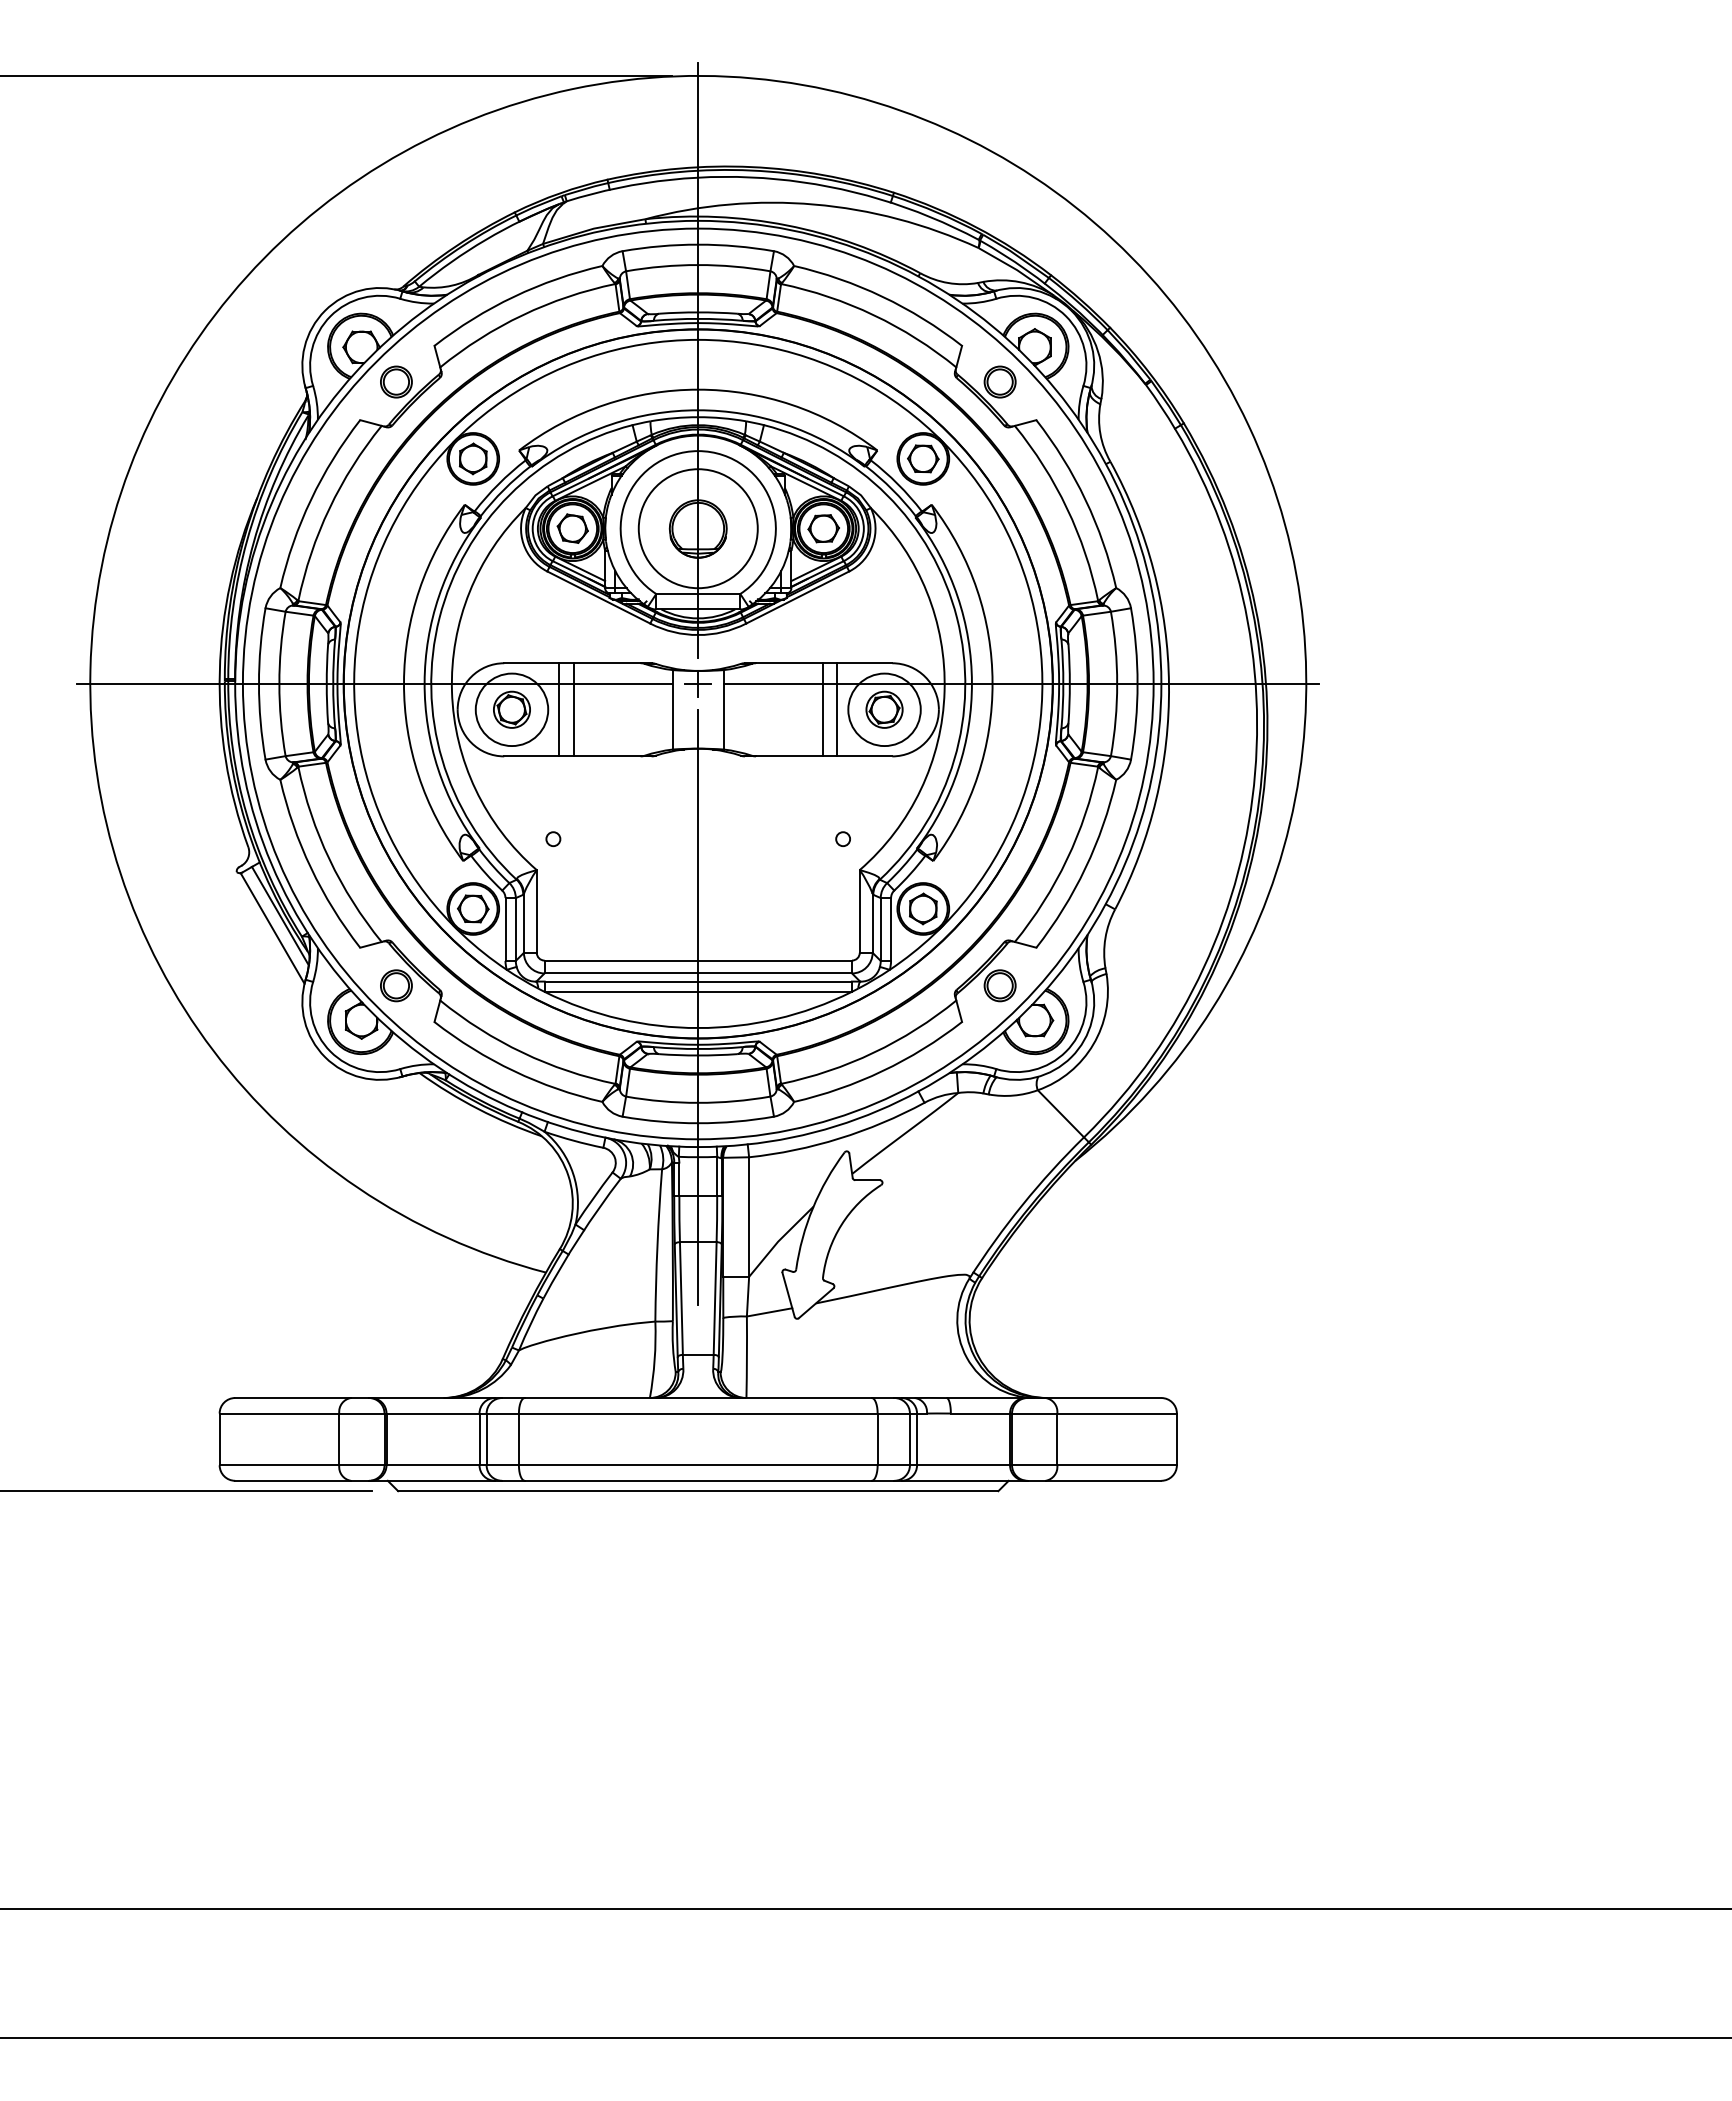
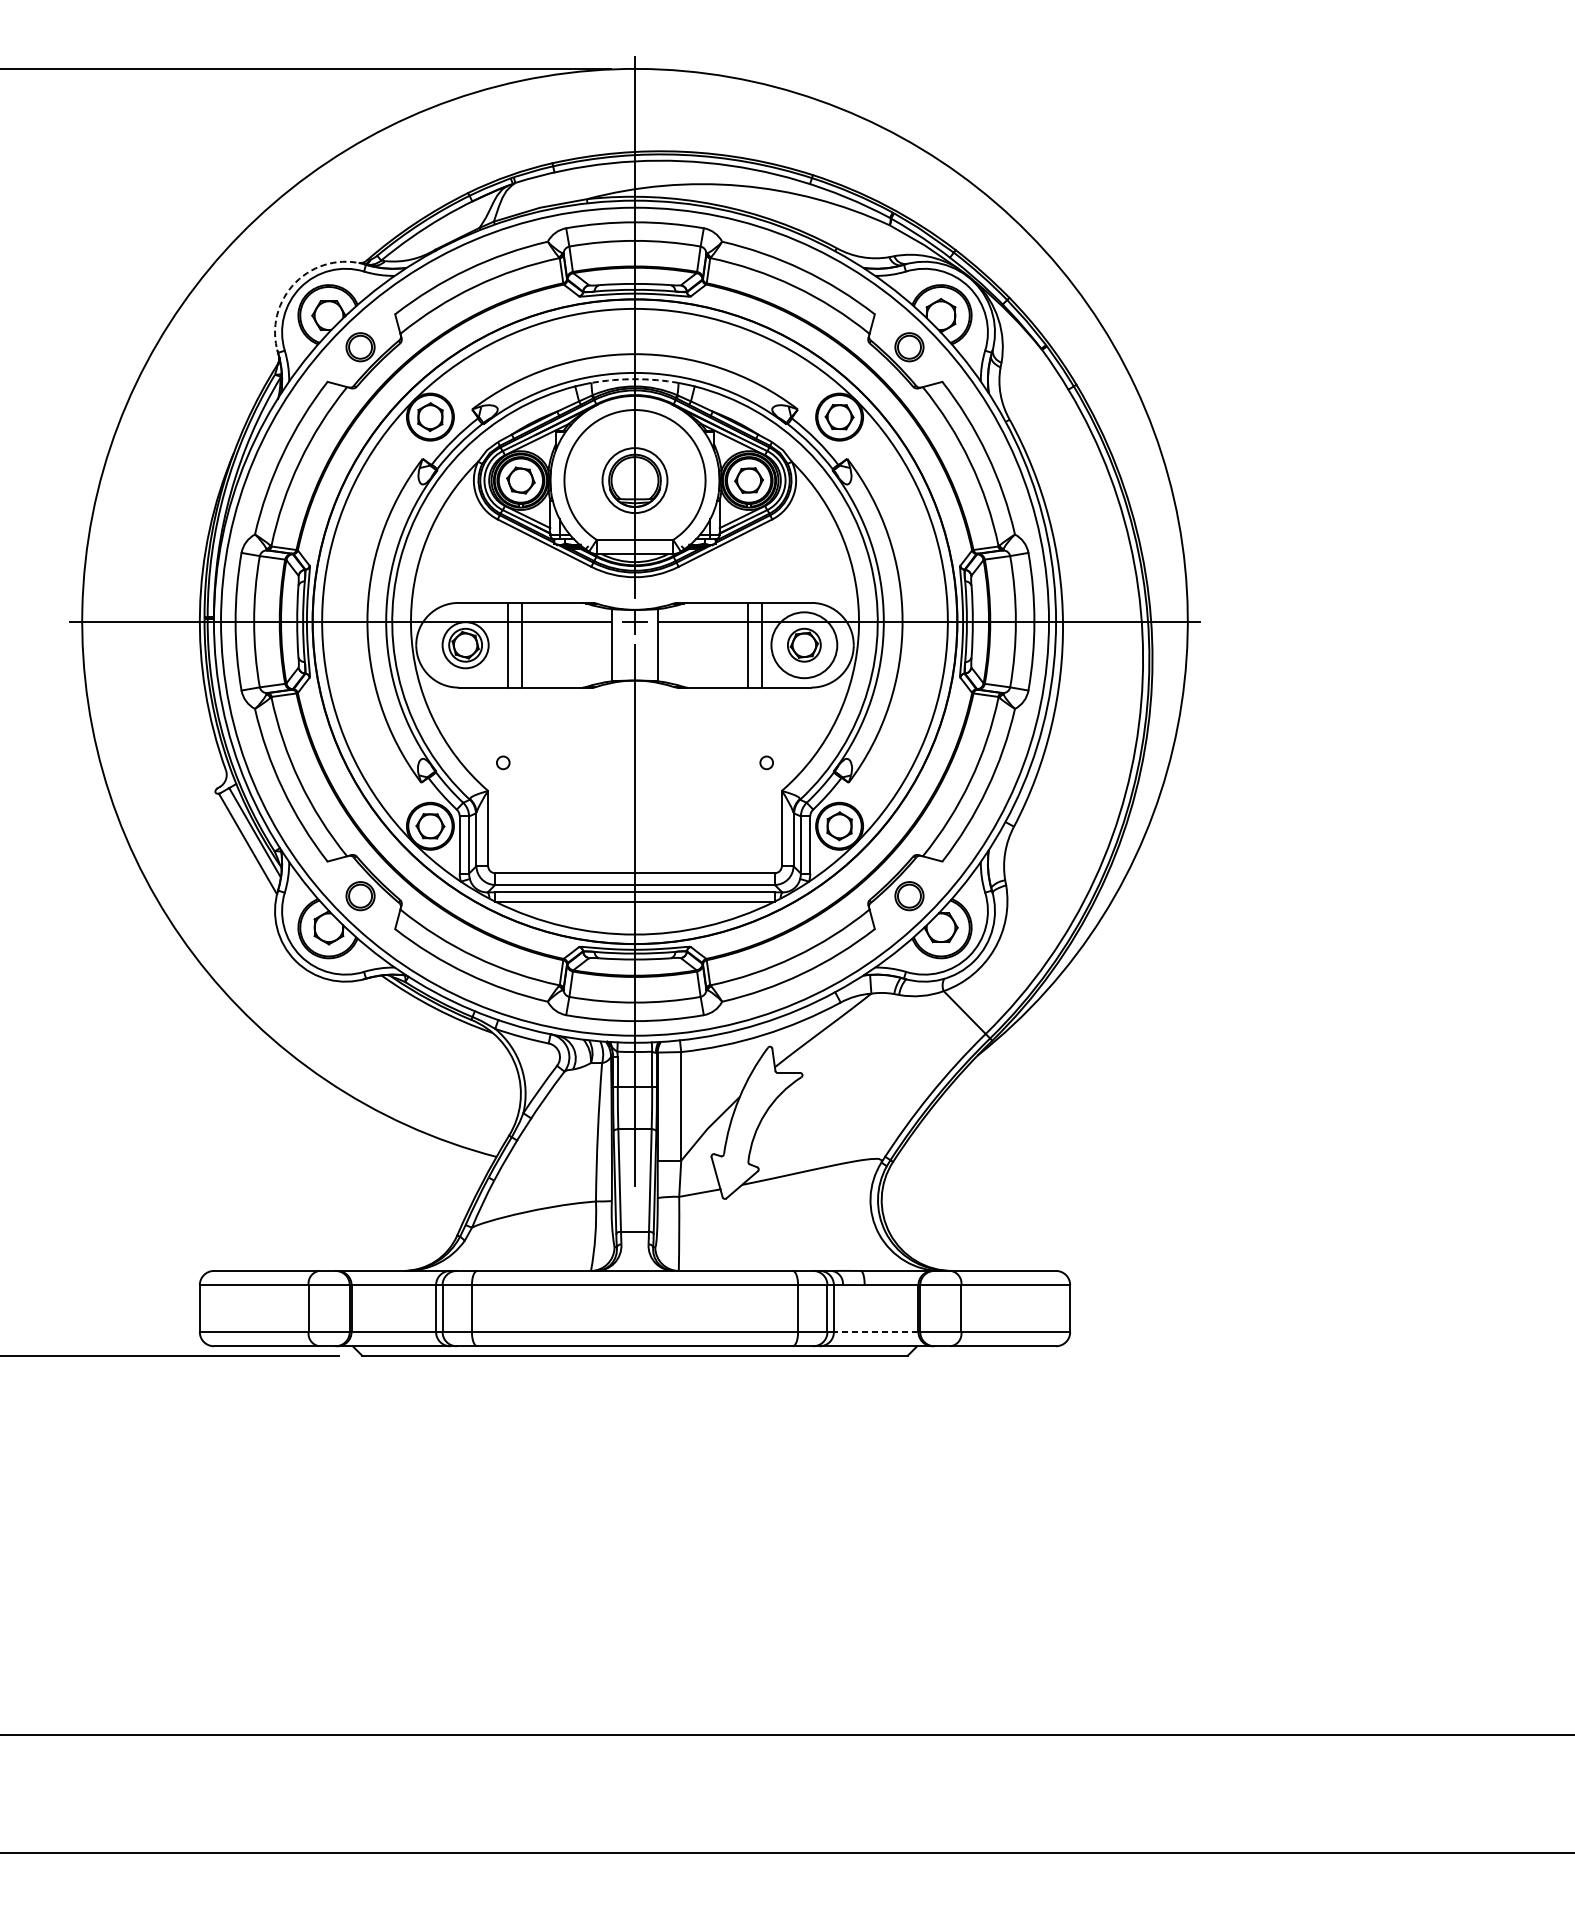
arc: (325, 310) -> (296, 282), solid -> dashed
arc: (698, 417) -> (635, 379), solid -> dashed
circle: (697, 528) -> (634, 480), size x0.6
circle: (511, 709) -> (465, 644), size x0.7
line: (963, 1465) -> (876, 1332), solid -> dashed

